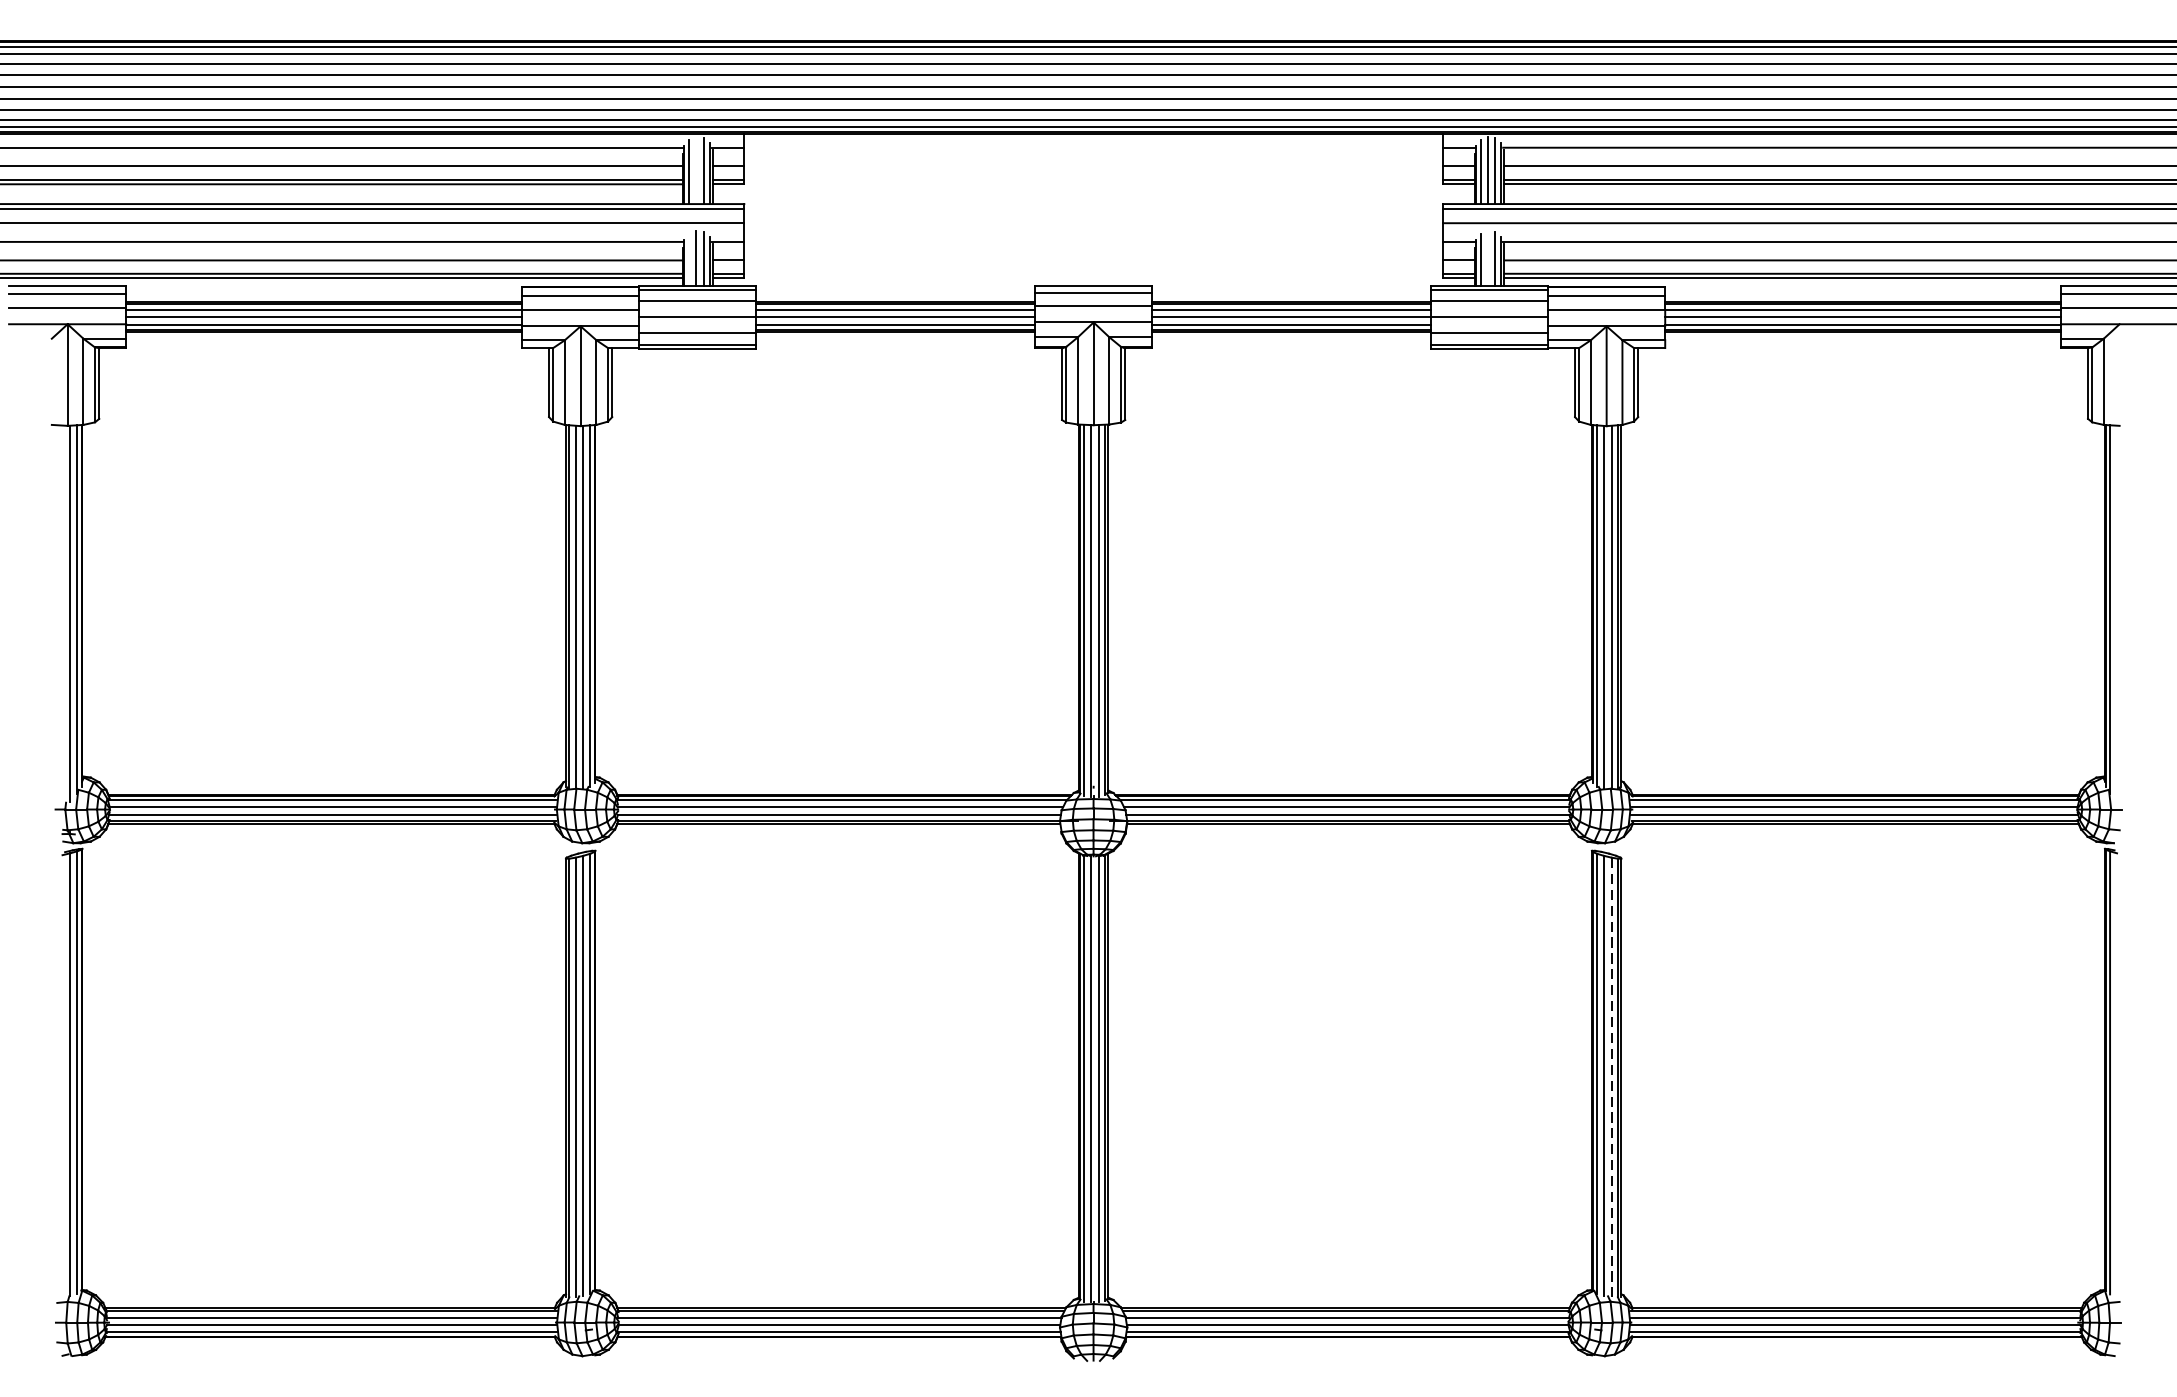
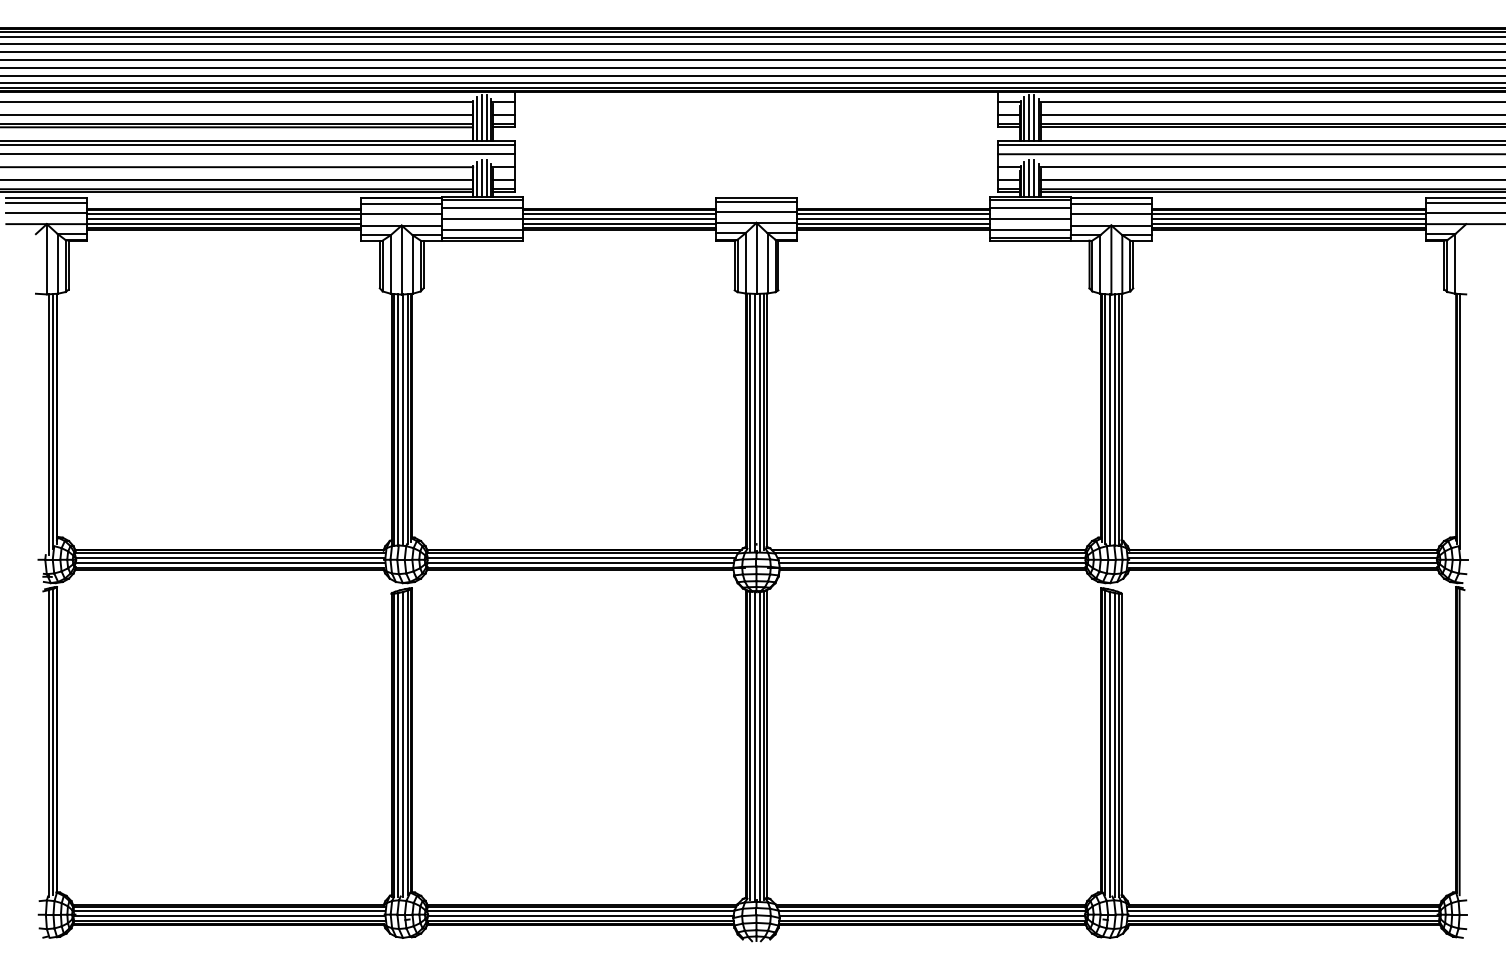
line: (695, 170) -> (481, 117), added
line: (1488, 258) -> (1029, 178), added
line: (688, 259) -> (476, 179), added
line: (1611, 1076) -> (1114, 744), dashed -> solid

